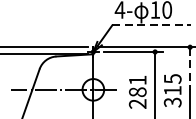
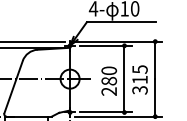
line: (151, 25) -> (121, 22), dashed -> solid
line: (190, 68) -> (155, 60), dashed -> solid
text: (138, 80) -> (109, 70), 281 -> 280

